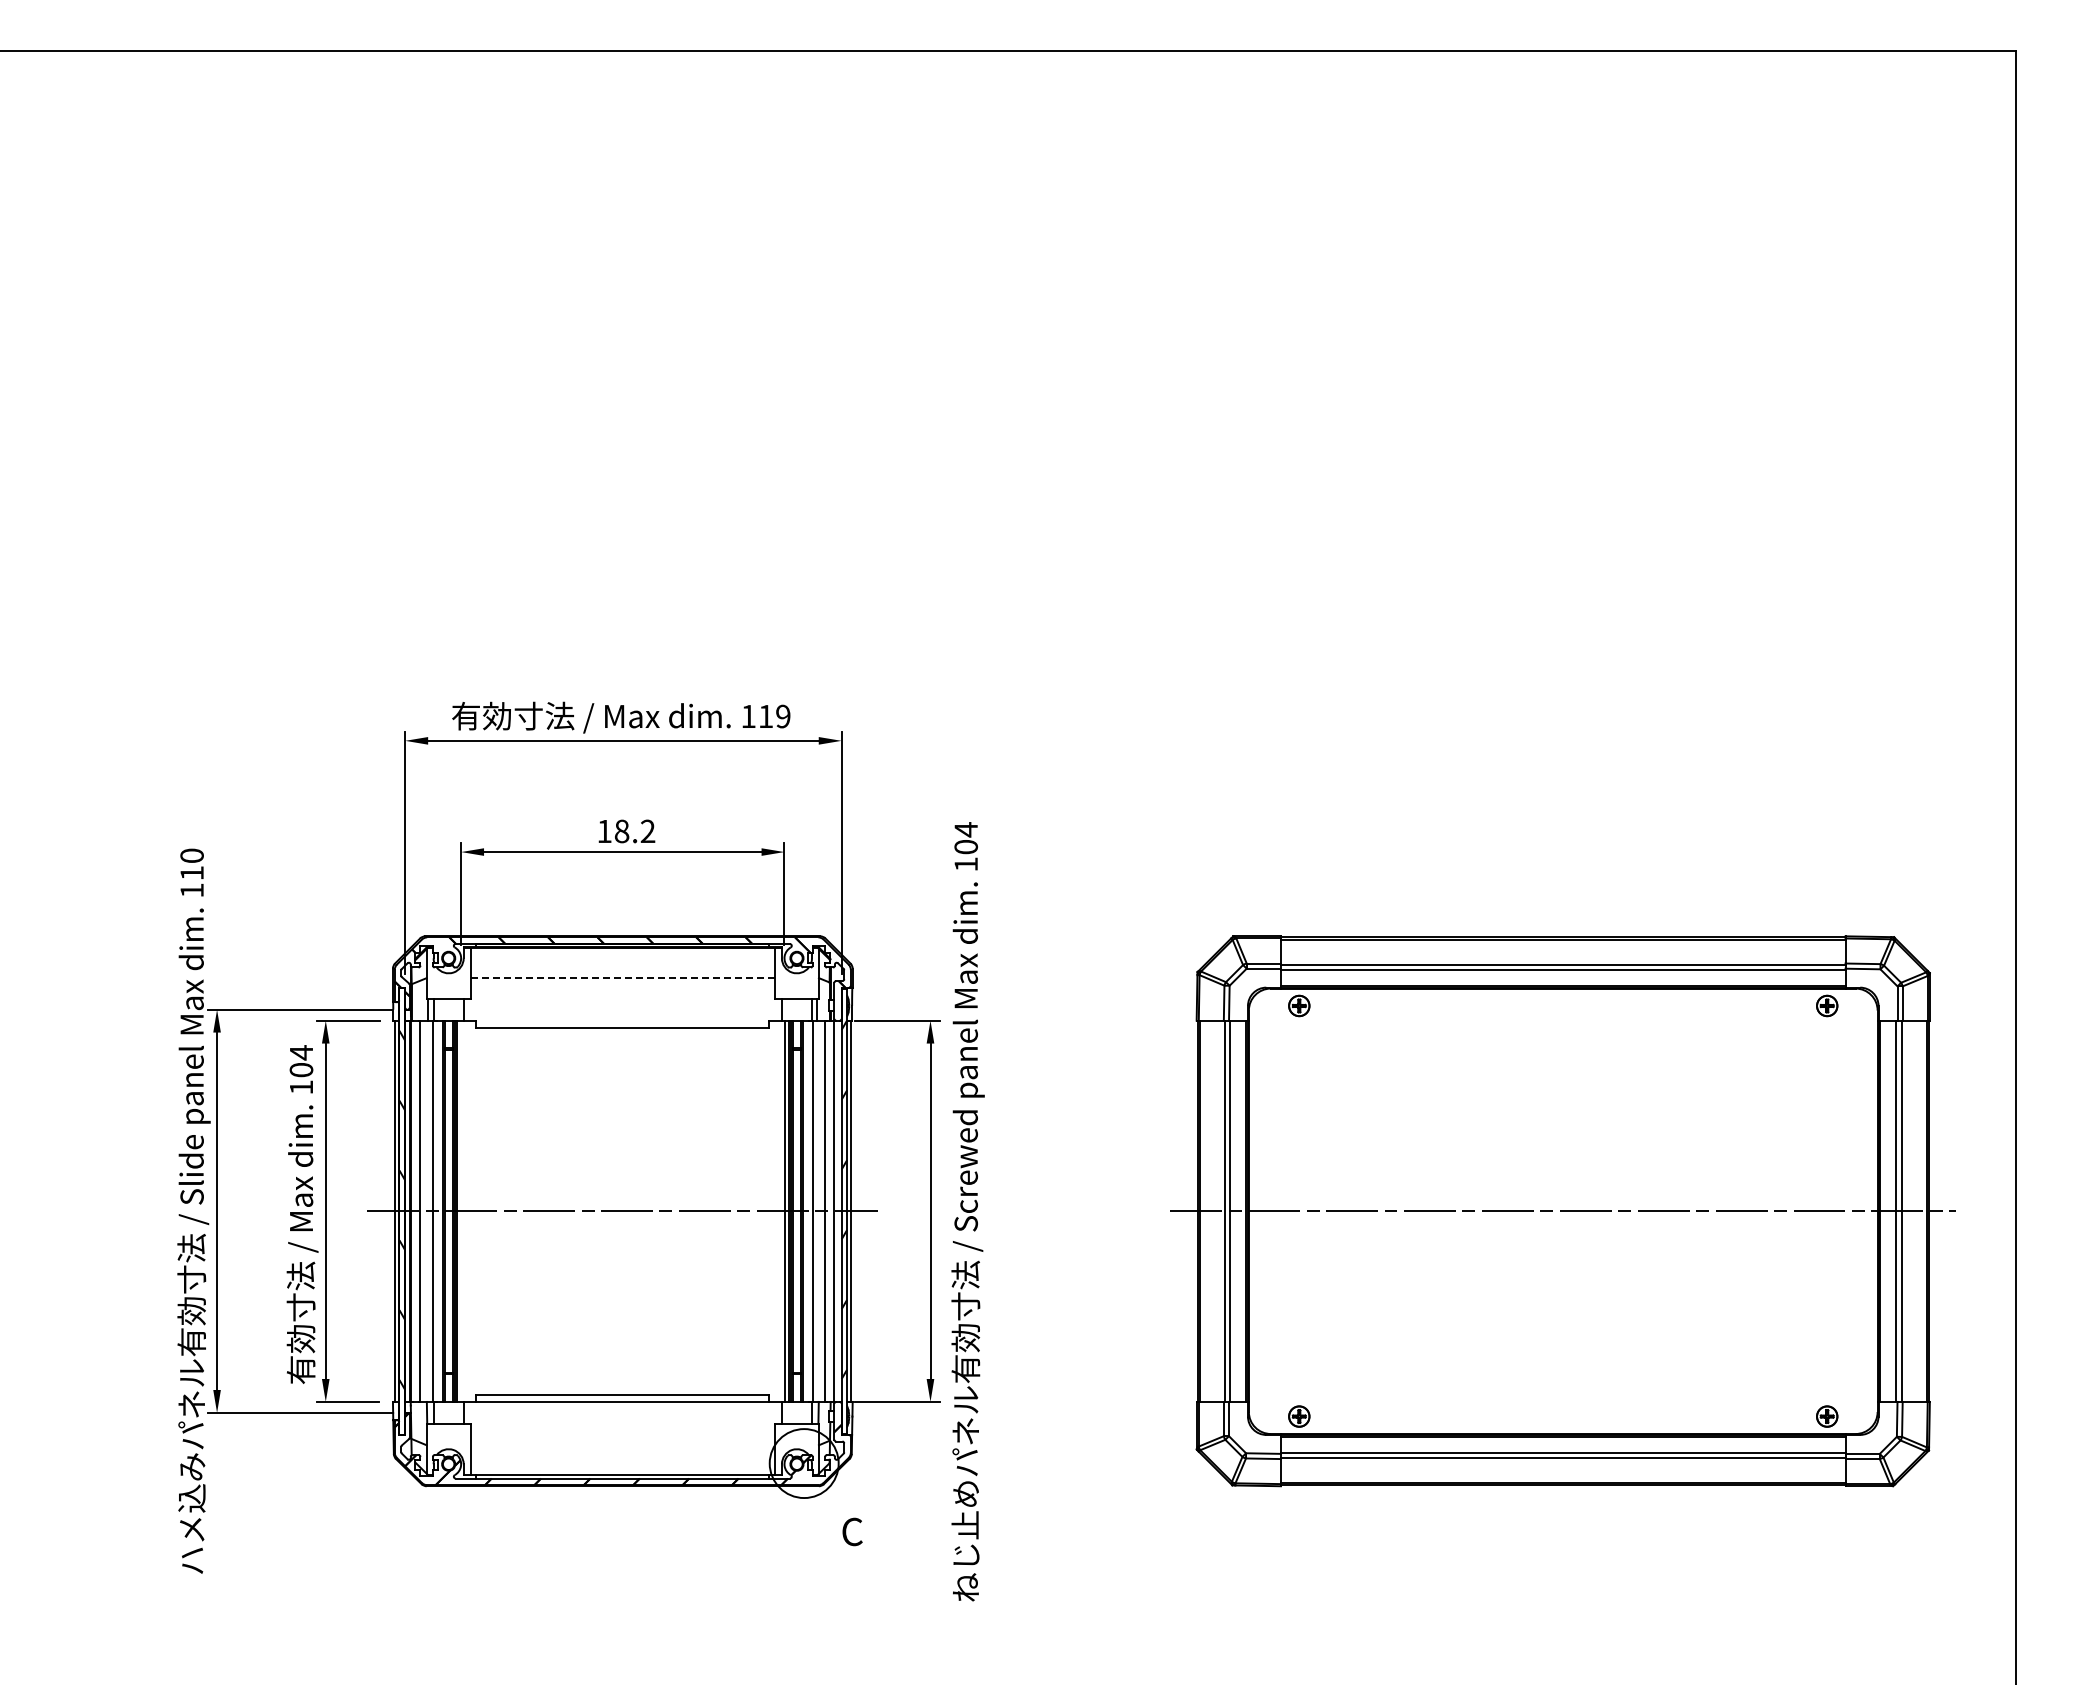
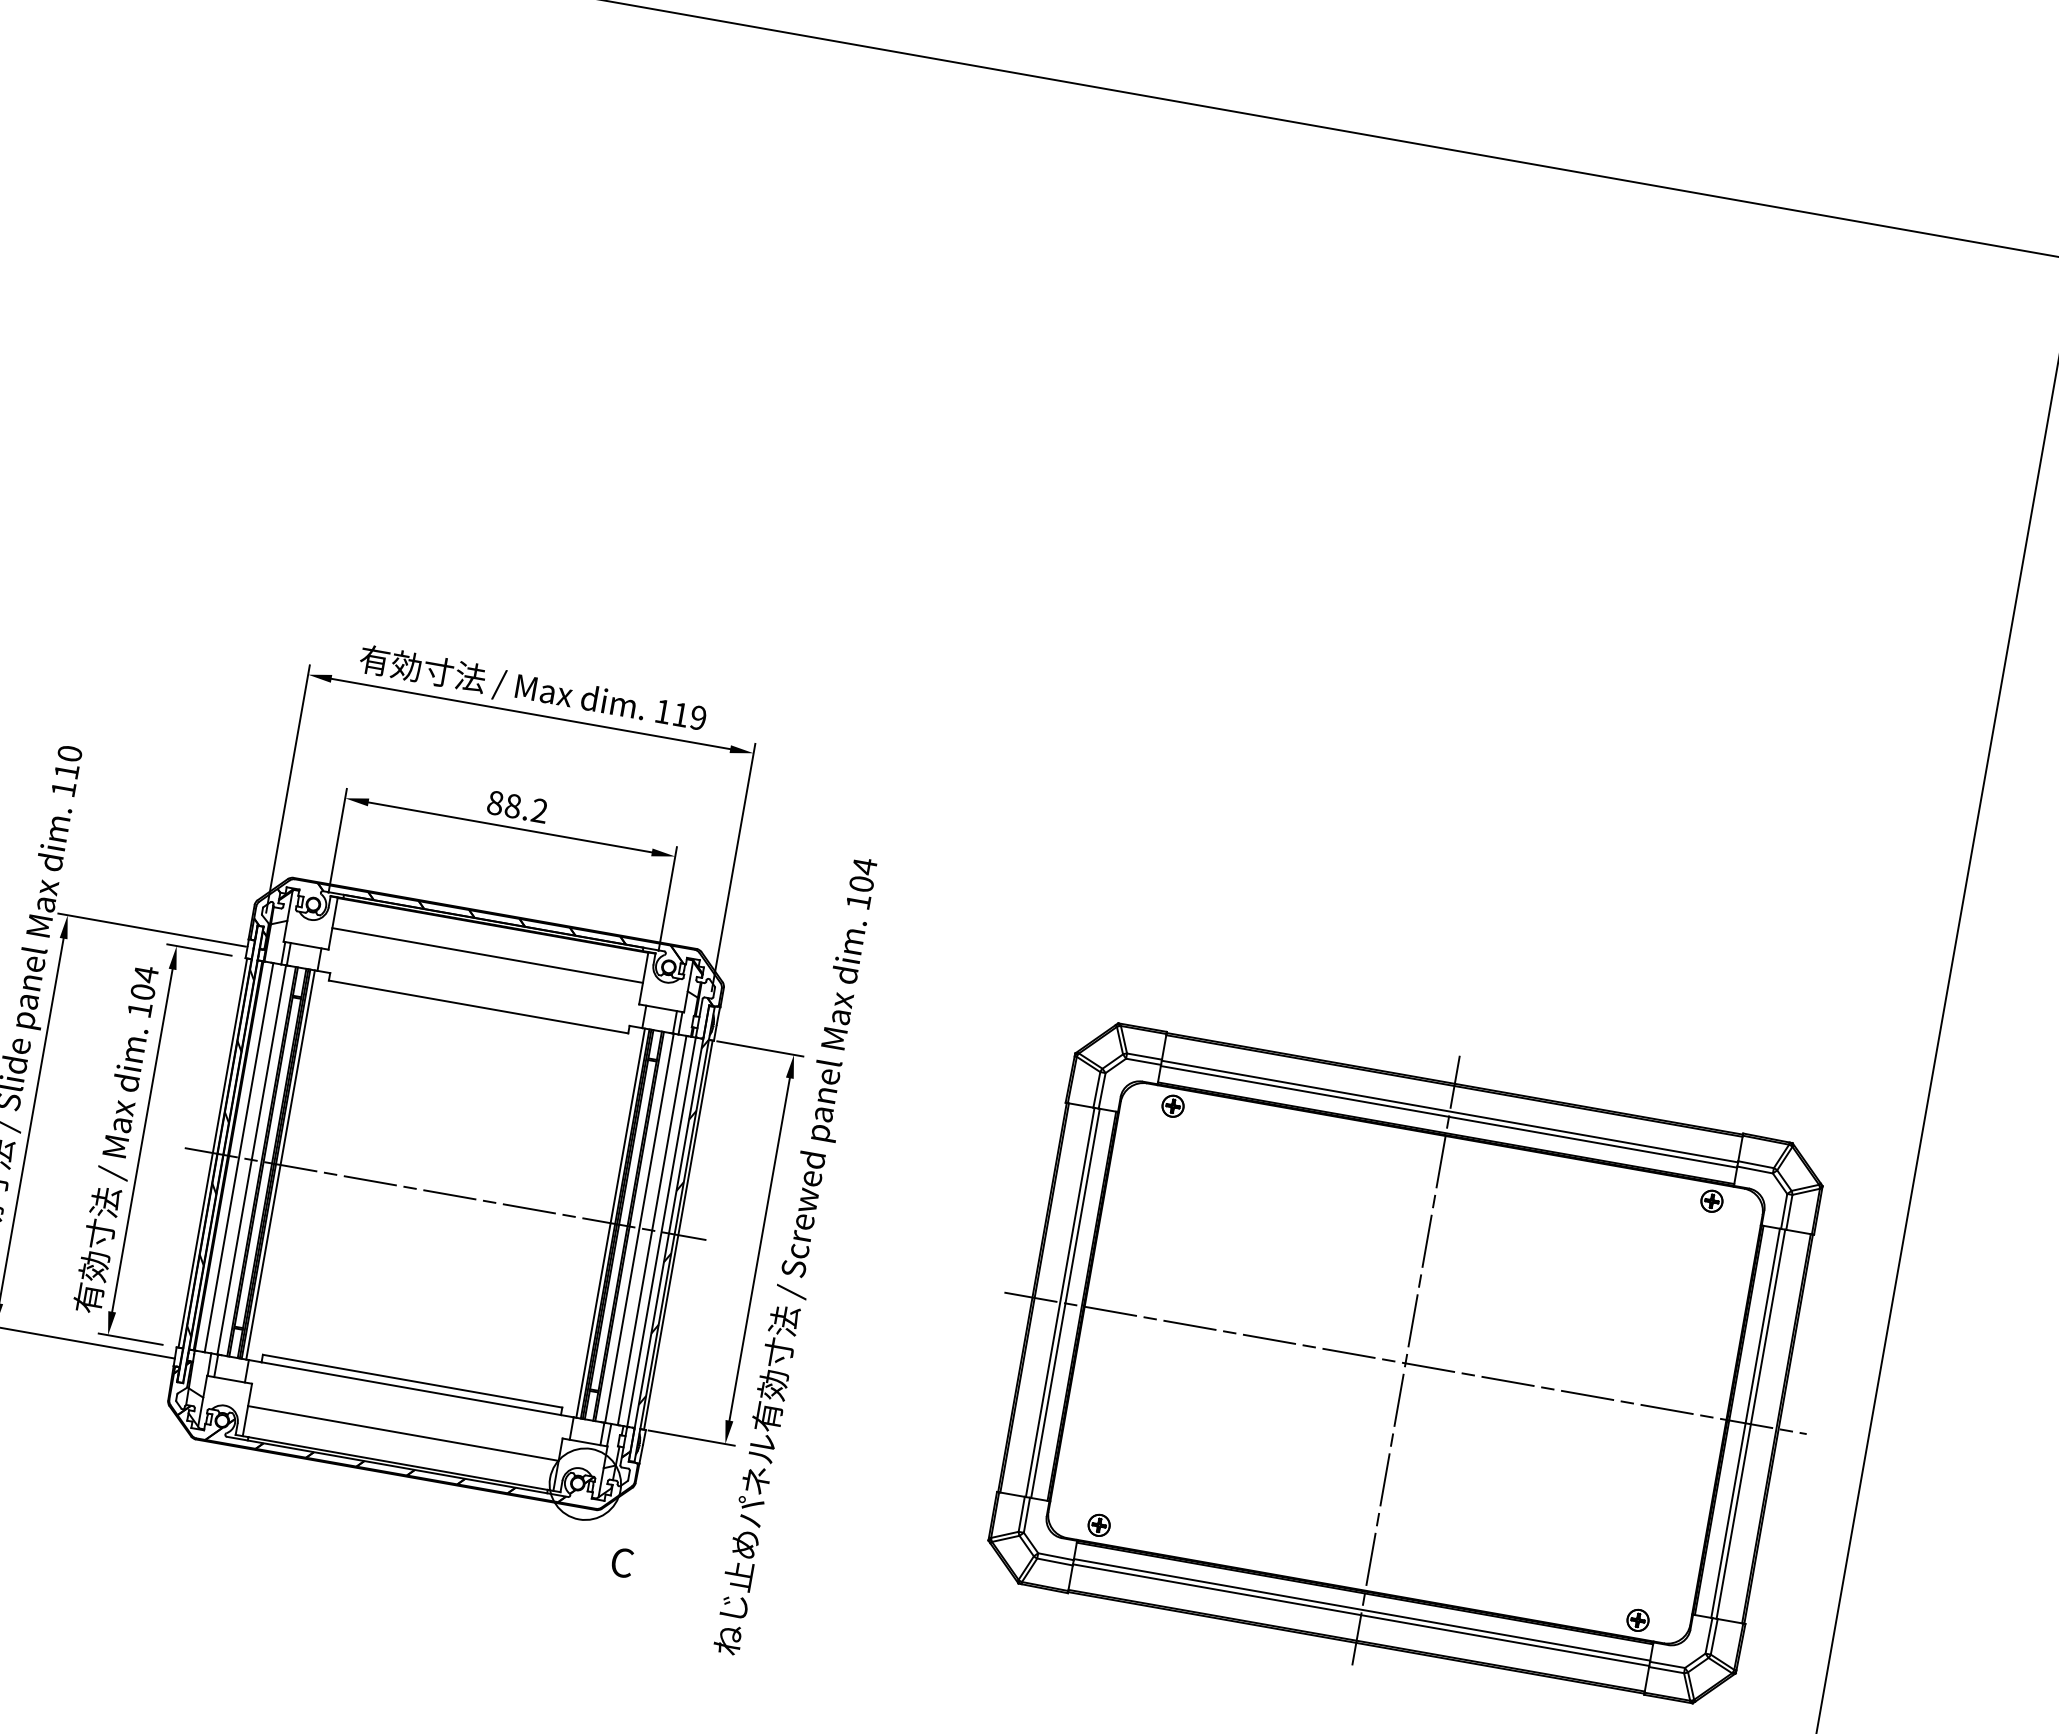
text: (604, 831) -> (495, 803), 18.2 -> 88.2
line: (622, 977) -> (487, 955), dashed -> solid
line: (461, 1210) -> (281, 1164), added
line: (1563, 1210) -> (1405, 1362), added
line: (622, 1445) -> (403, 1433), added

